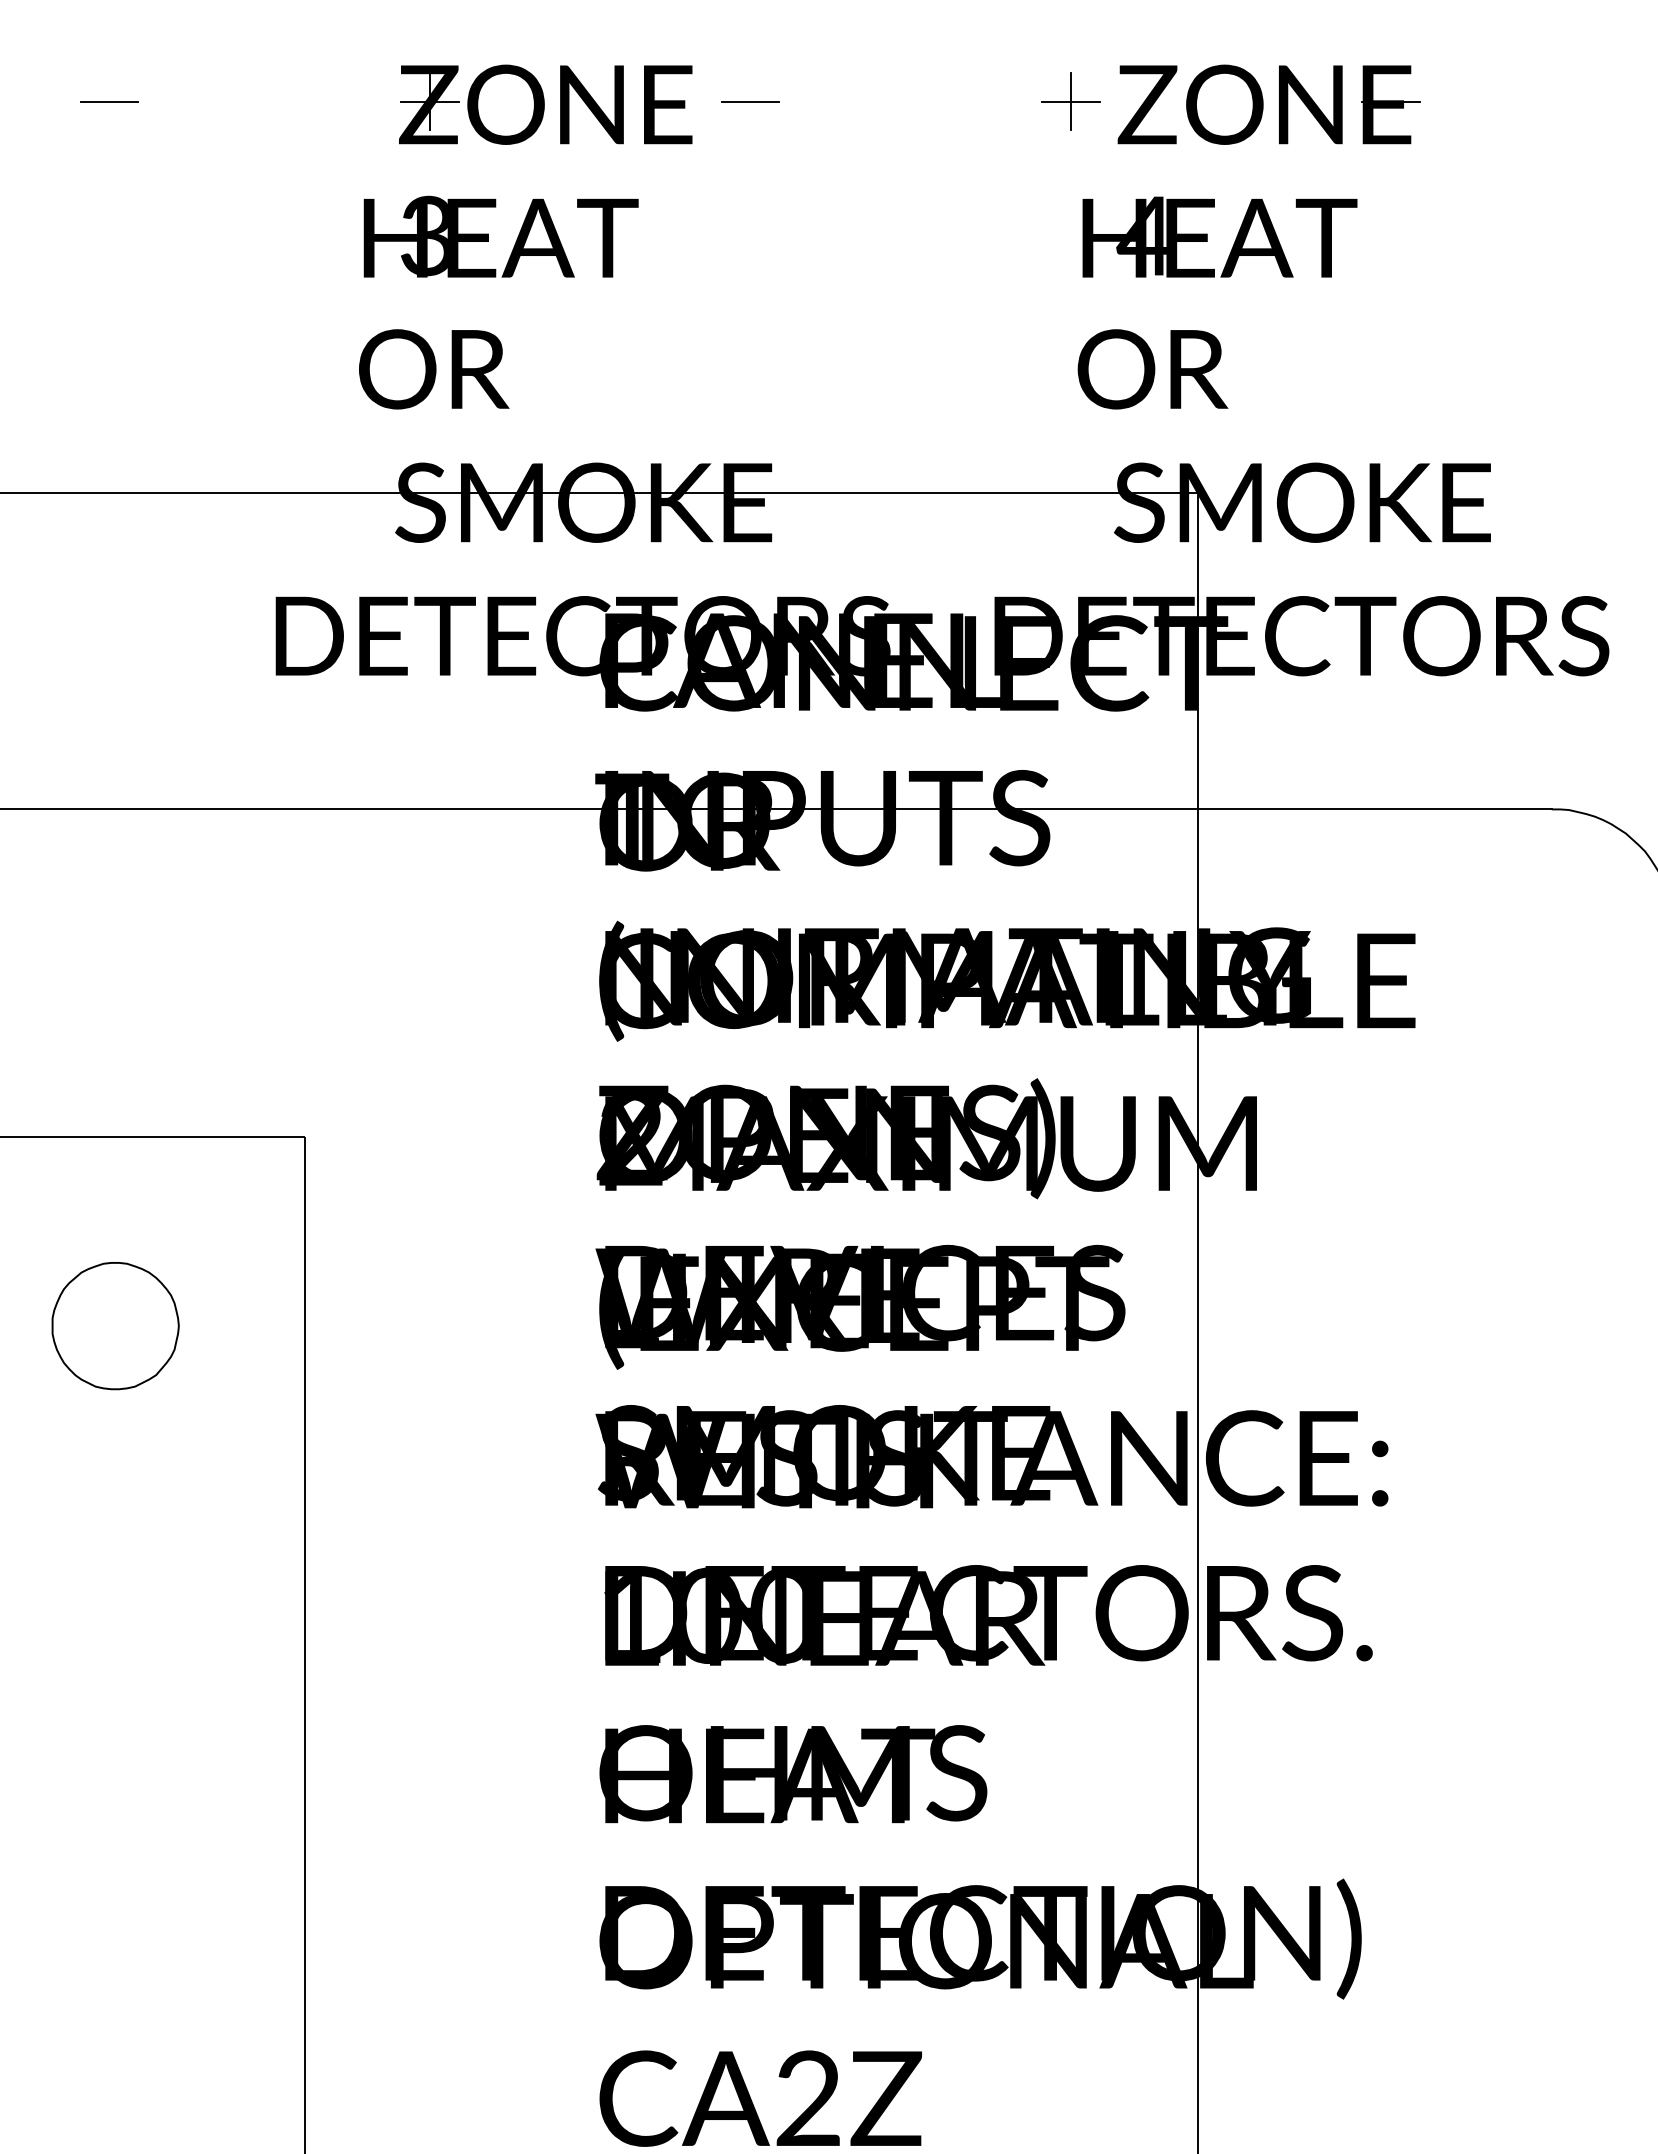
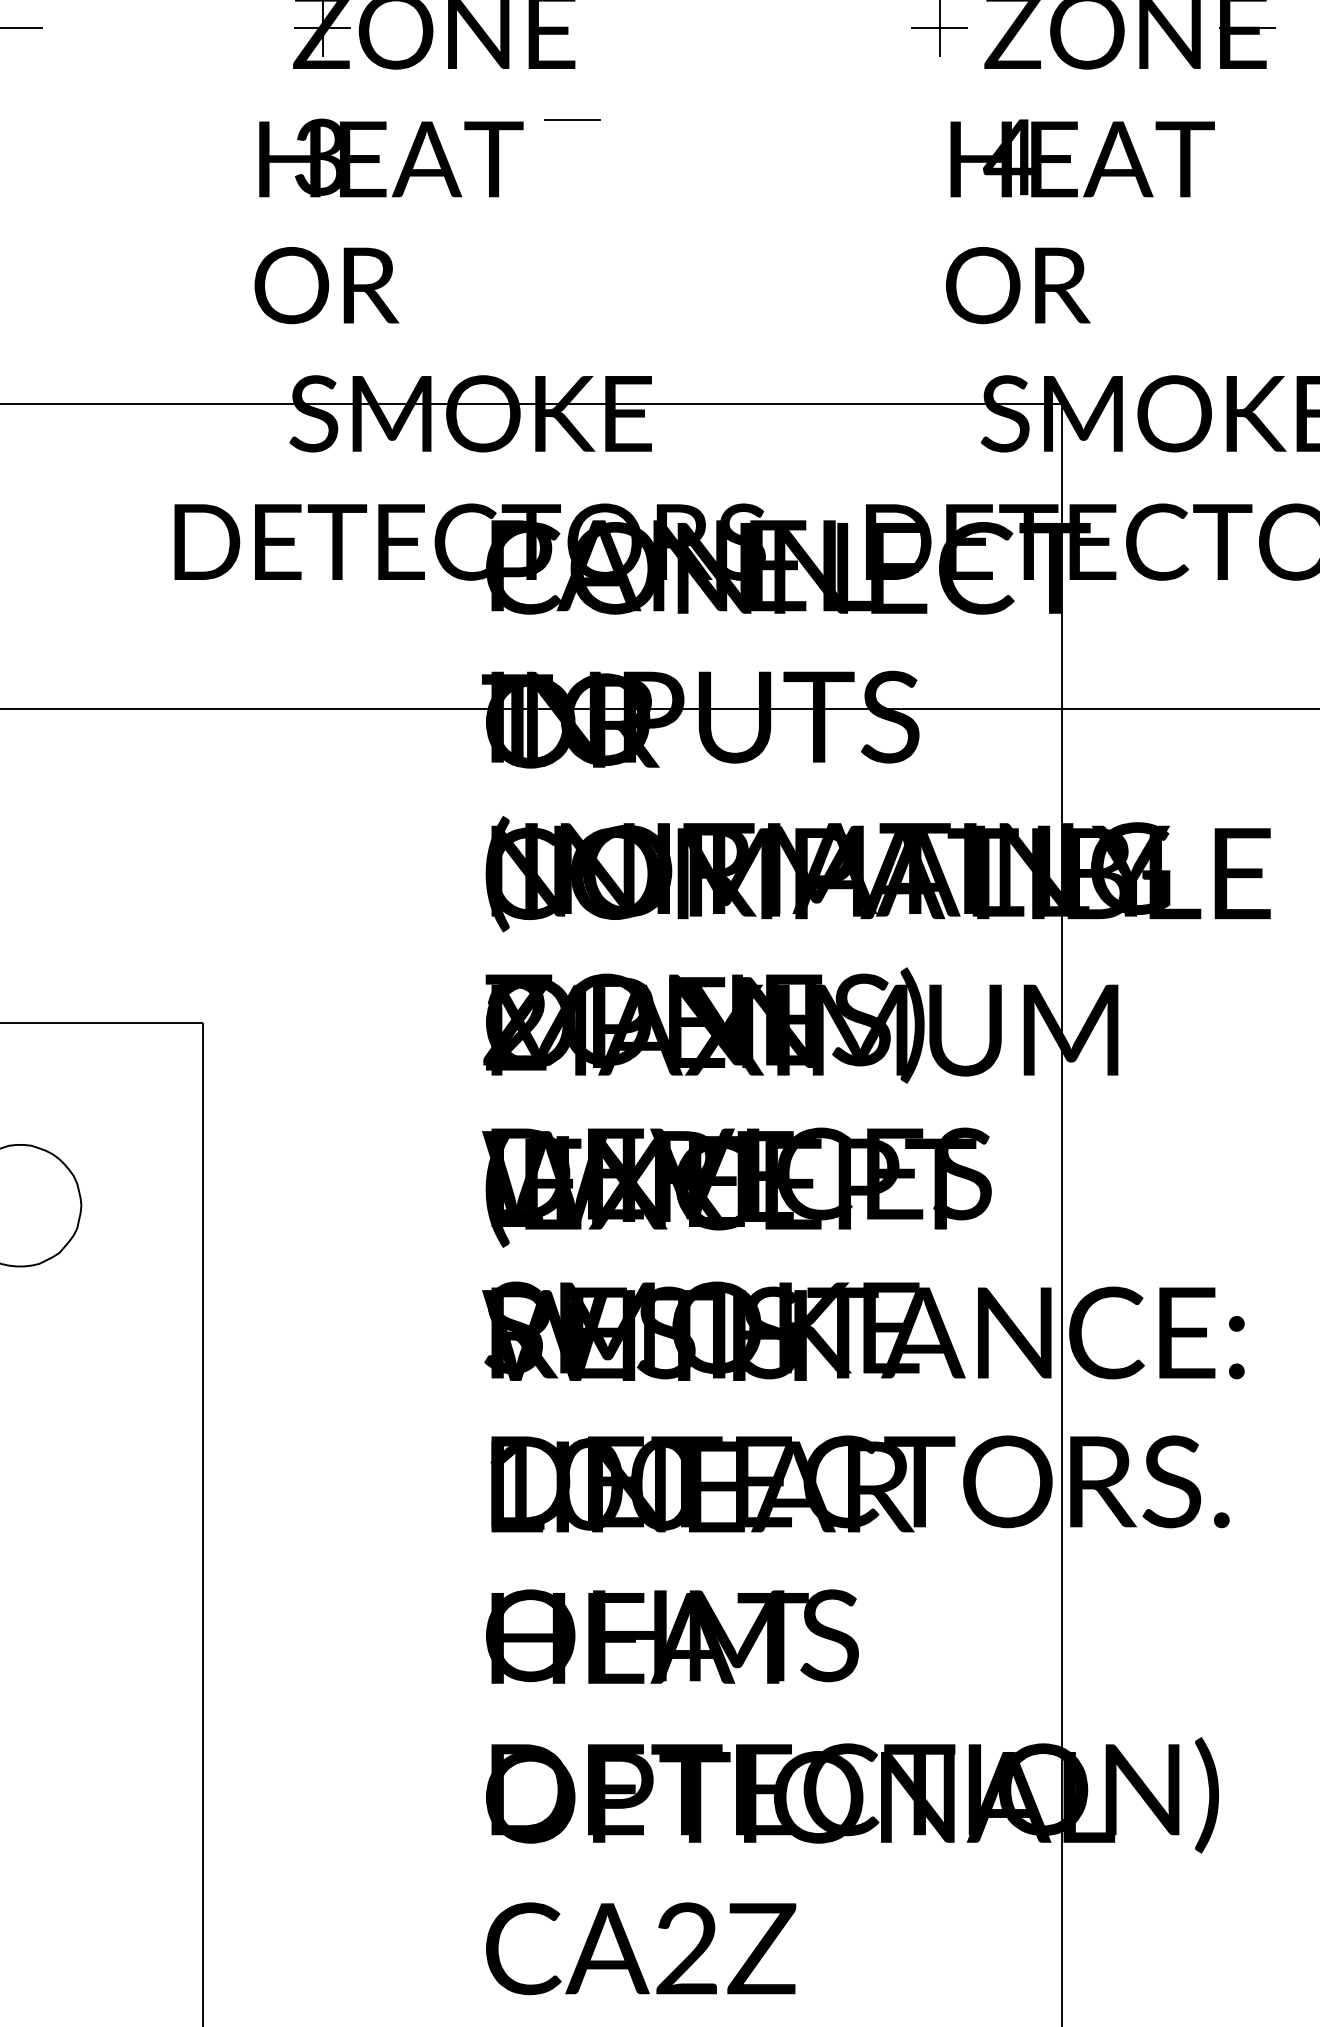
line: (750, 101) -> (572, 119), moved

